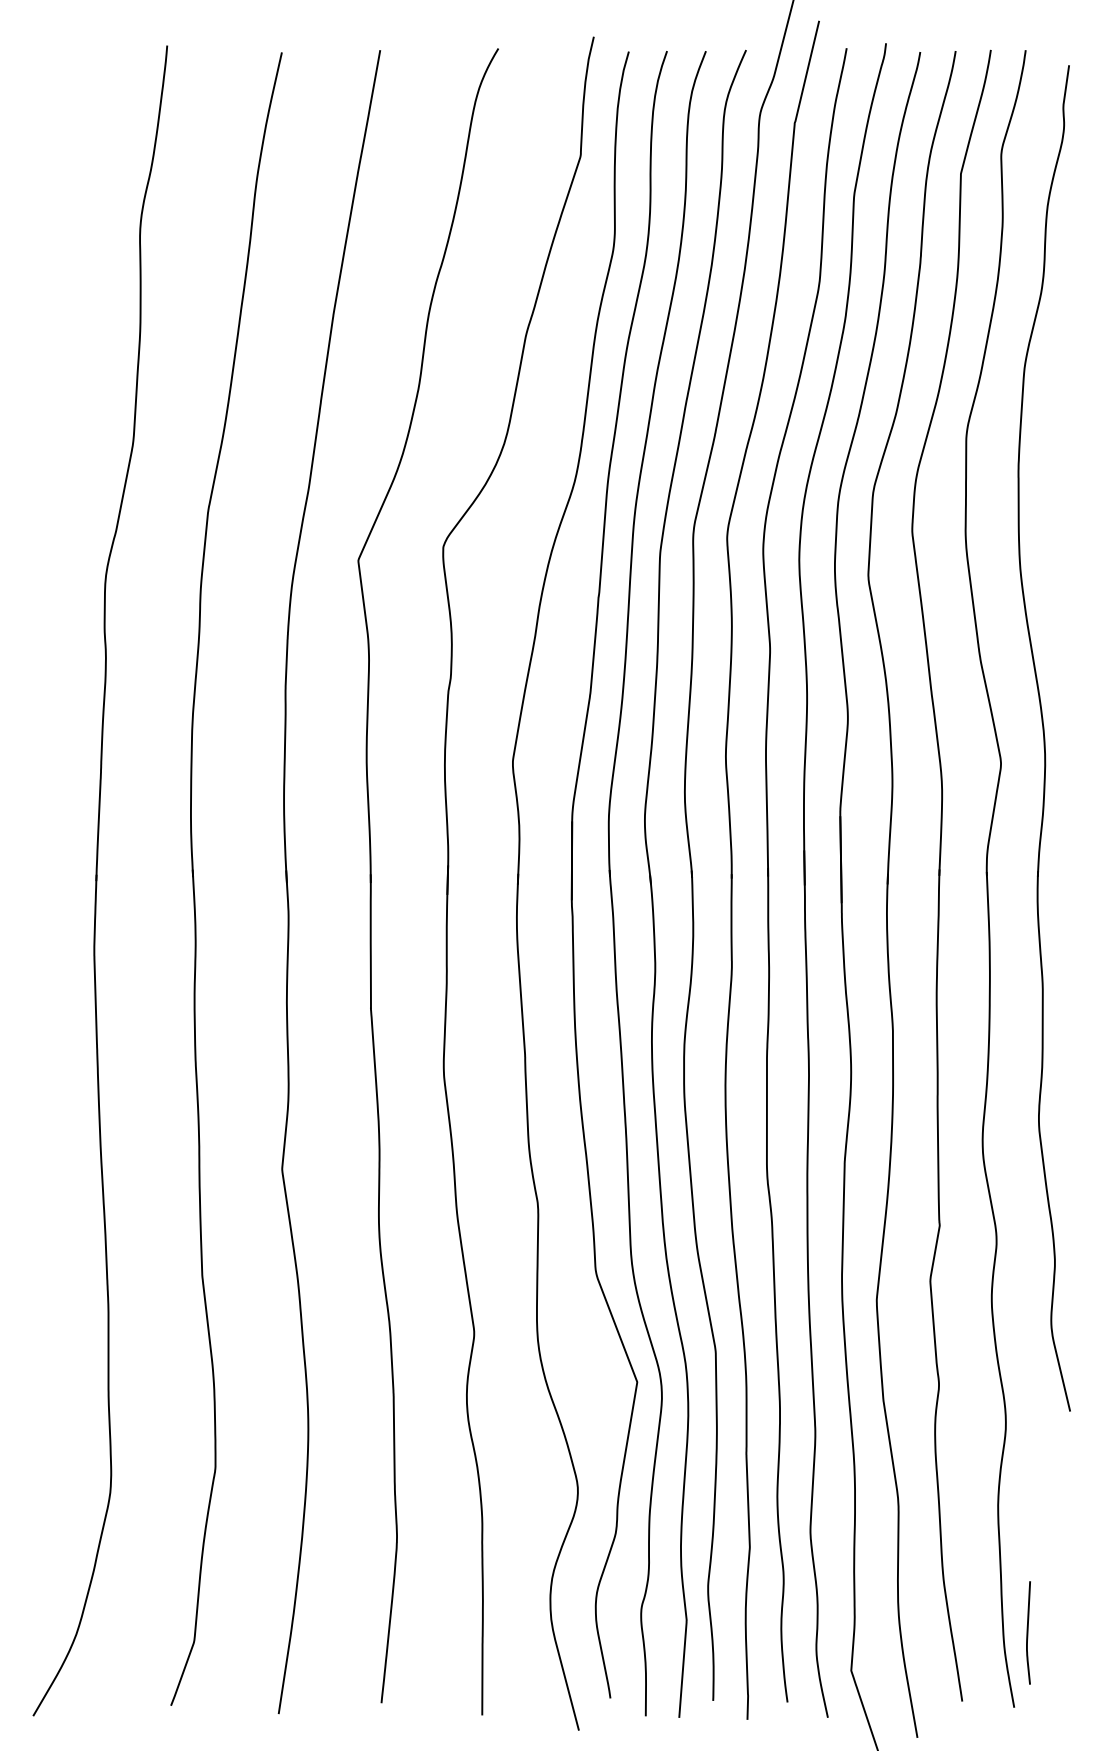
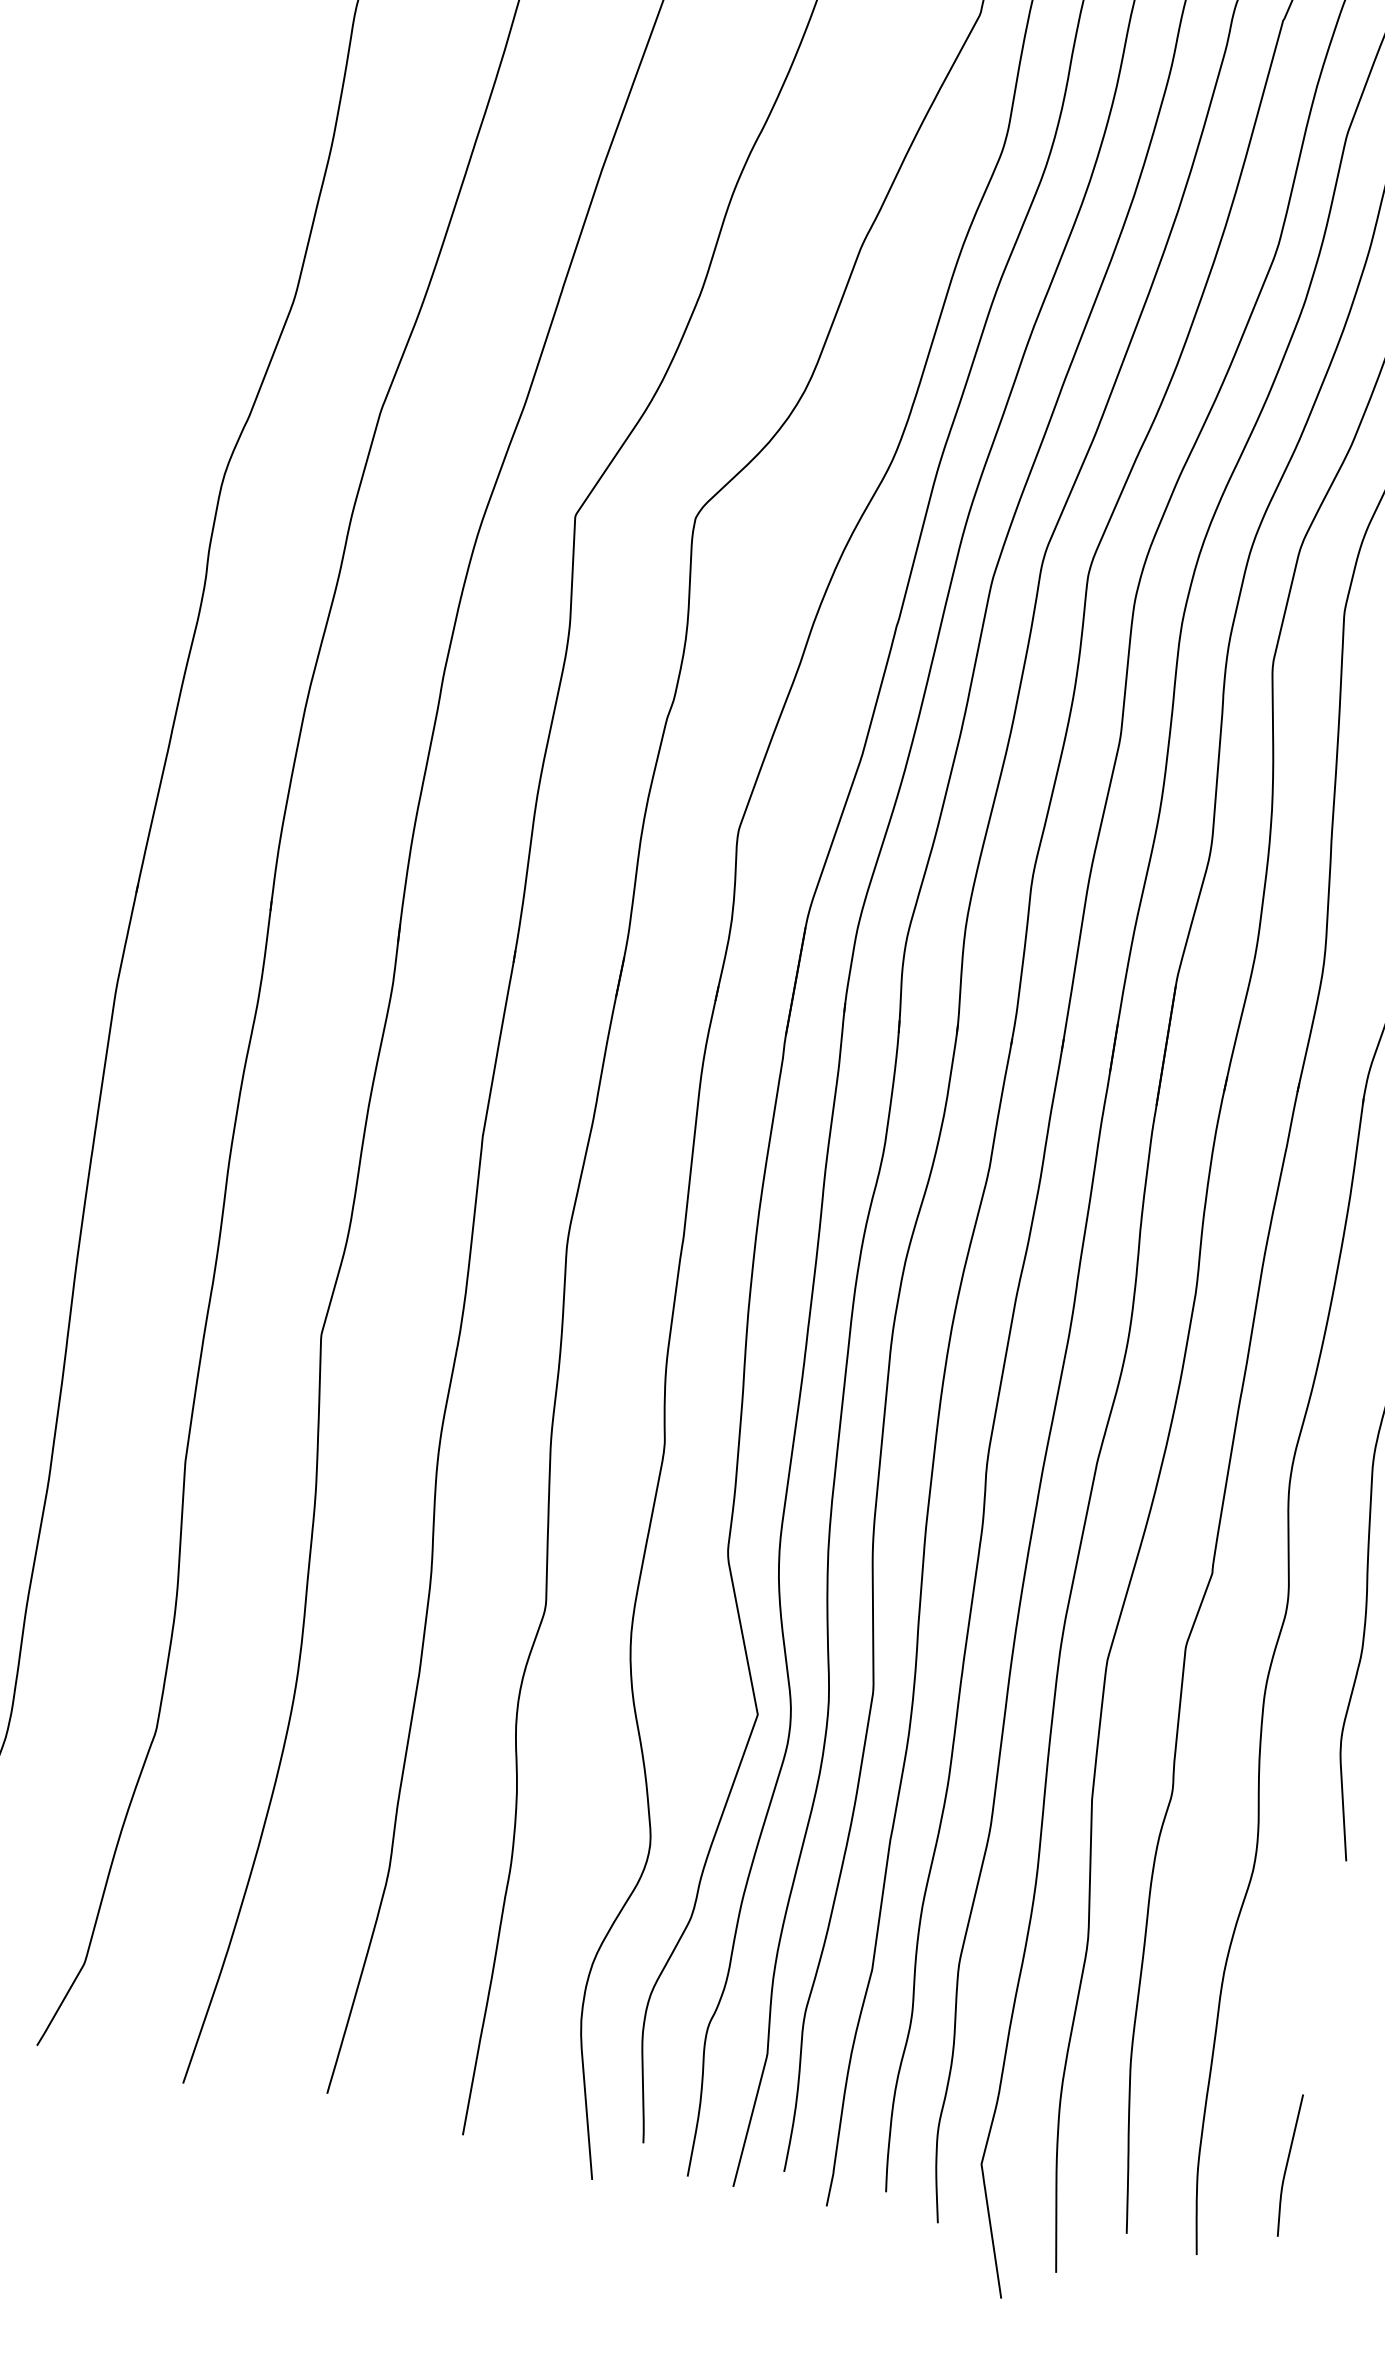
curve: (1028, 1632) -> (1288, 2164), moved

